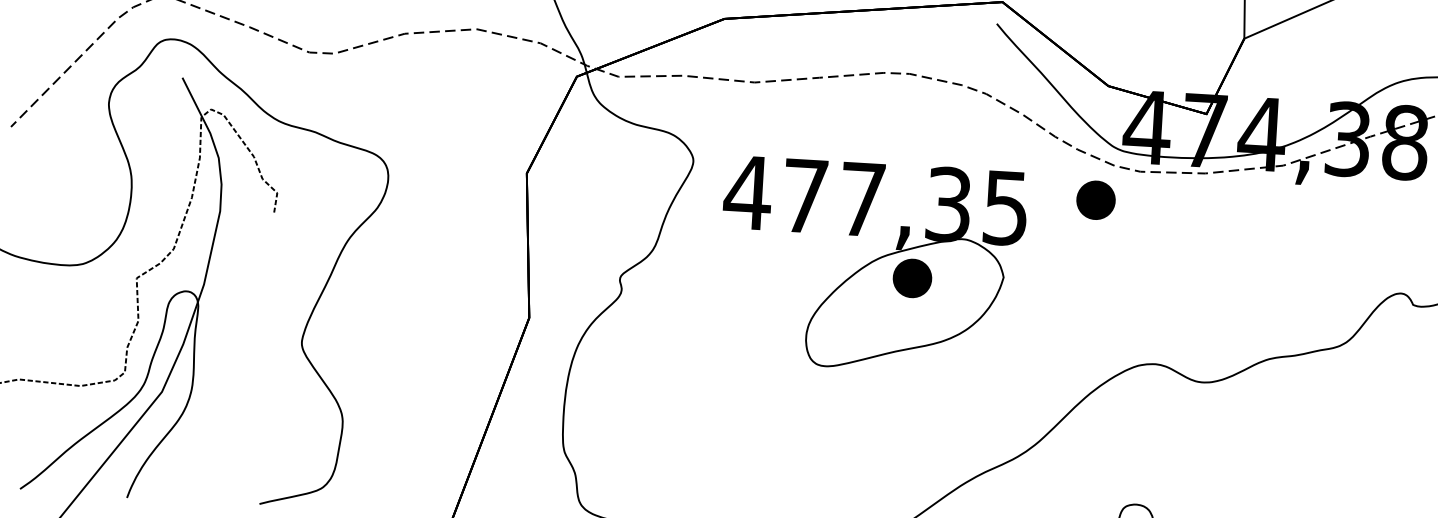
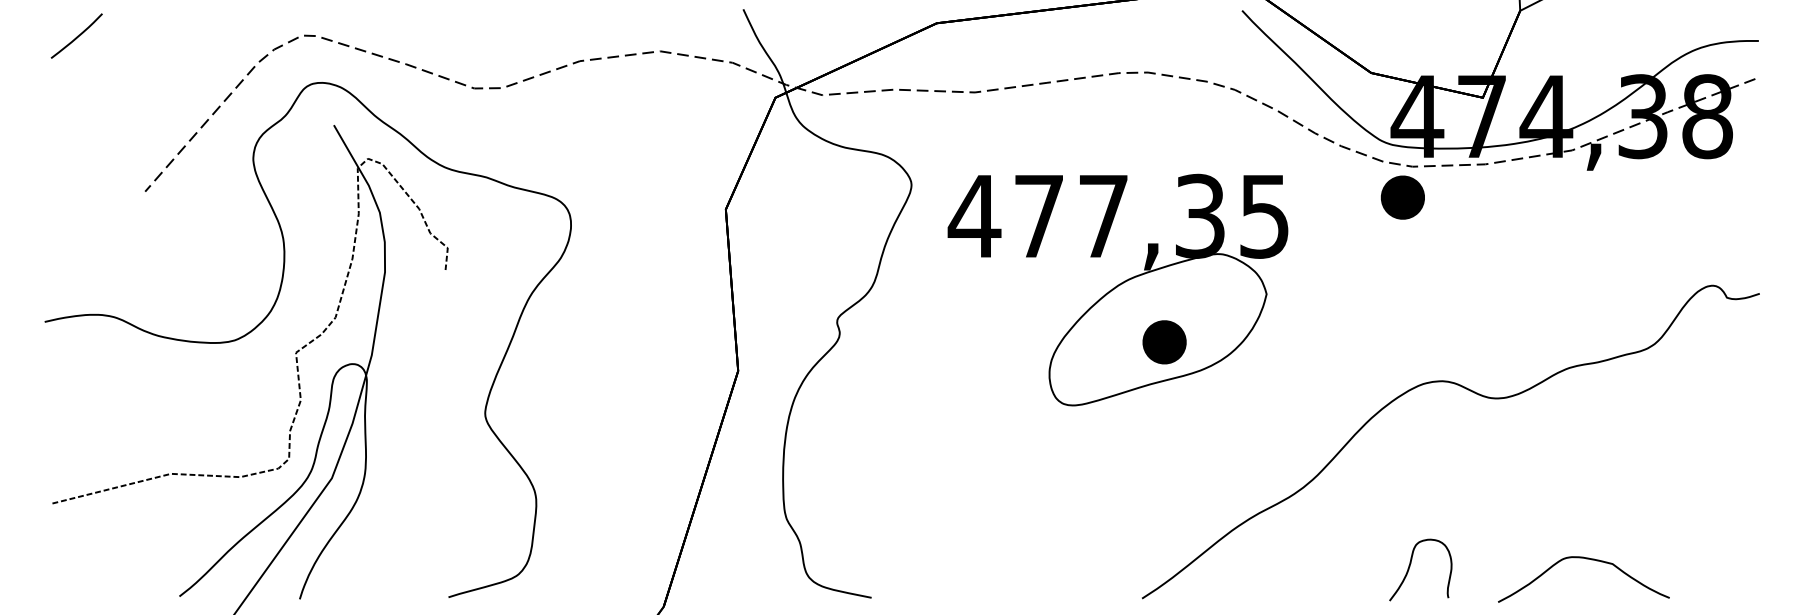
part: (1095, 200) -> (1402, 197), moved
part: (912, 278) -> (1164, 342), moved

